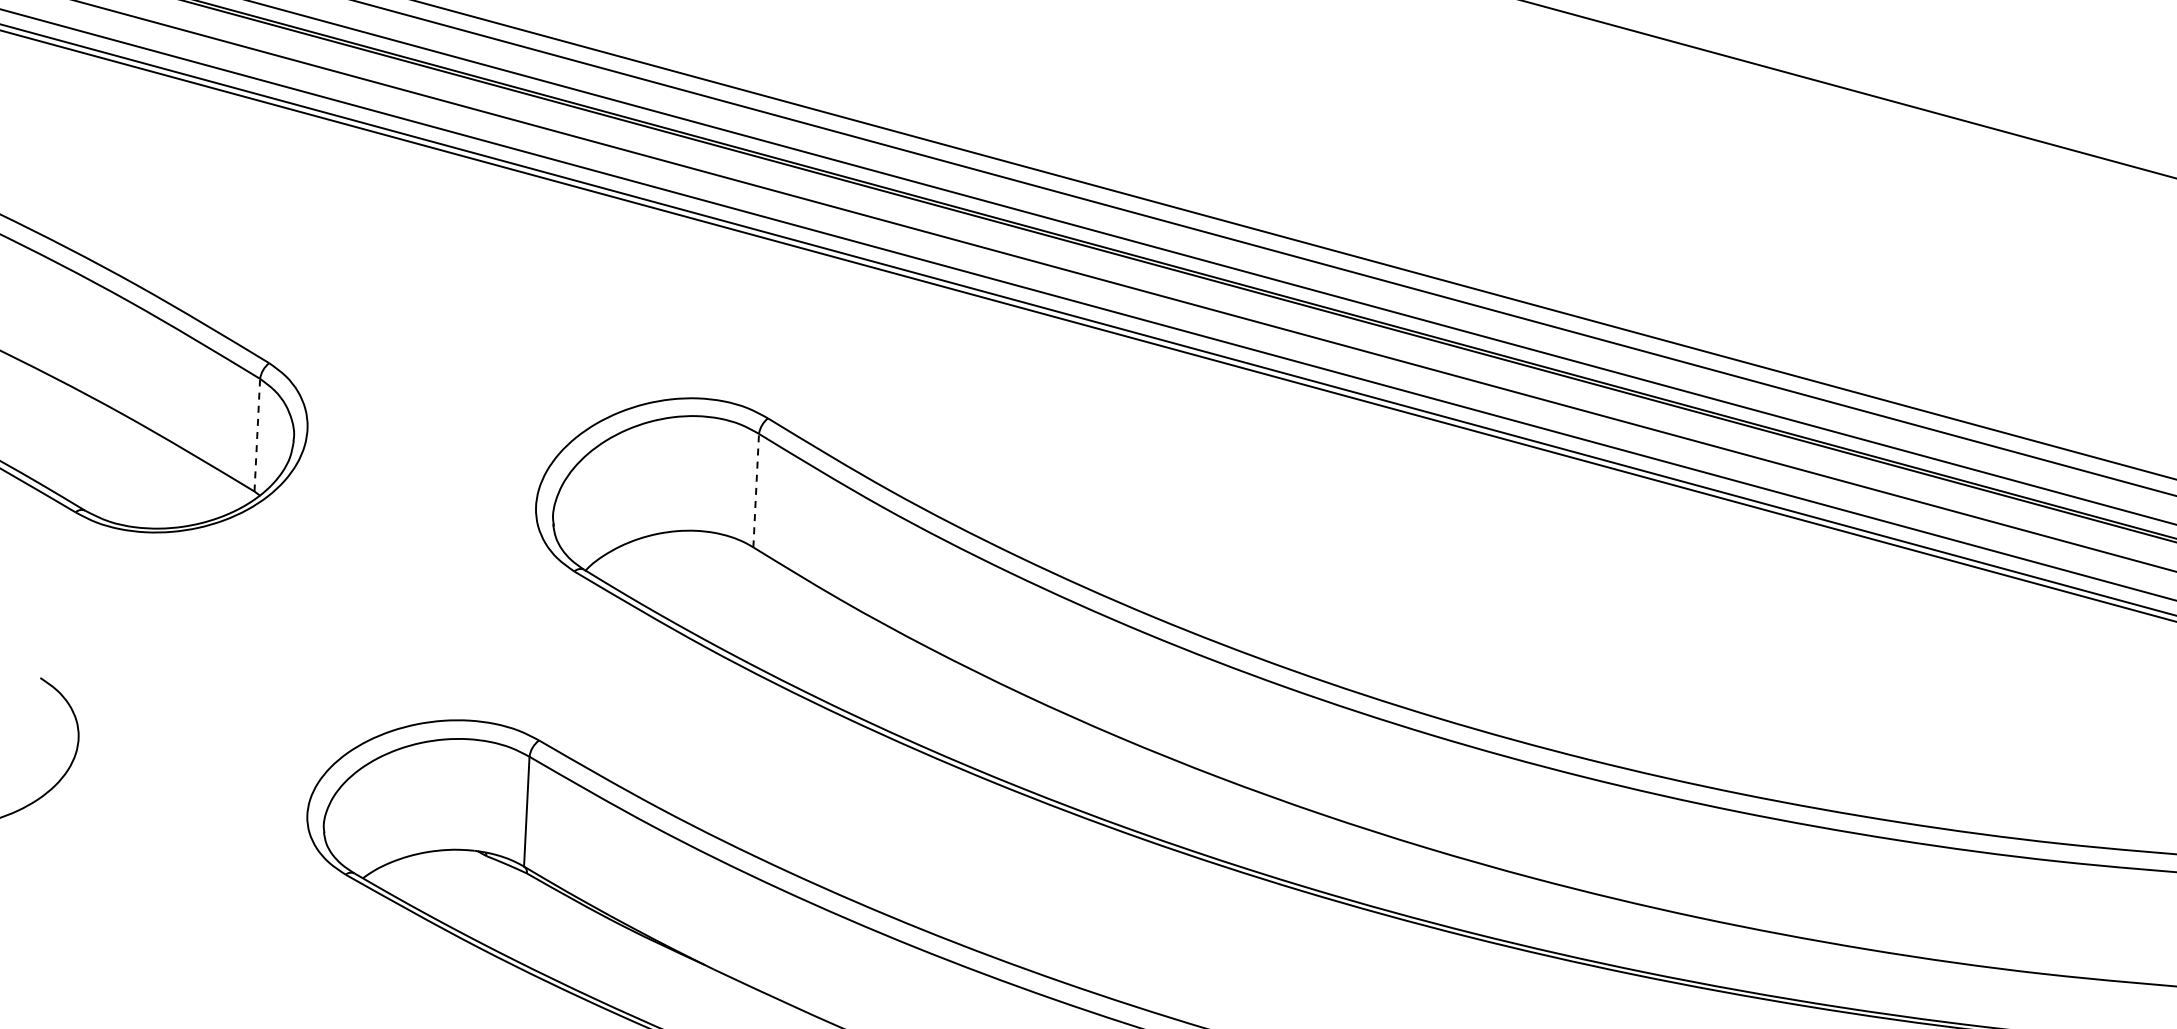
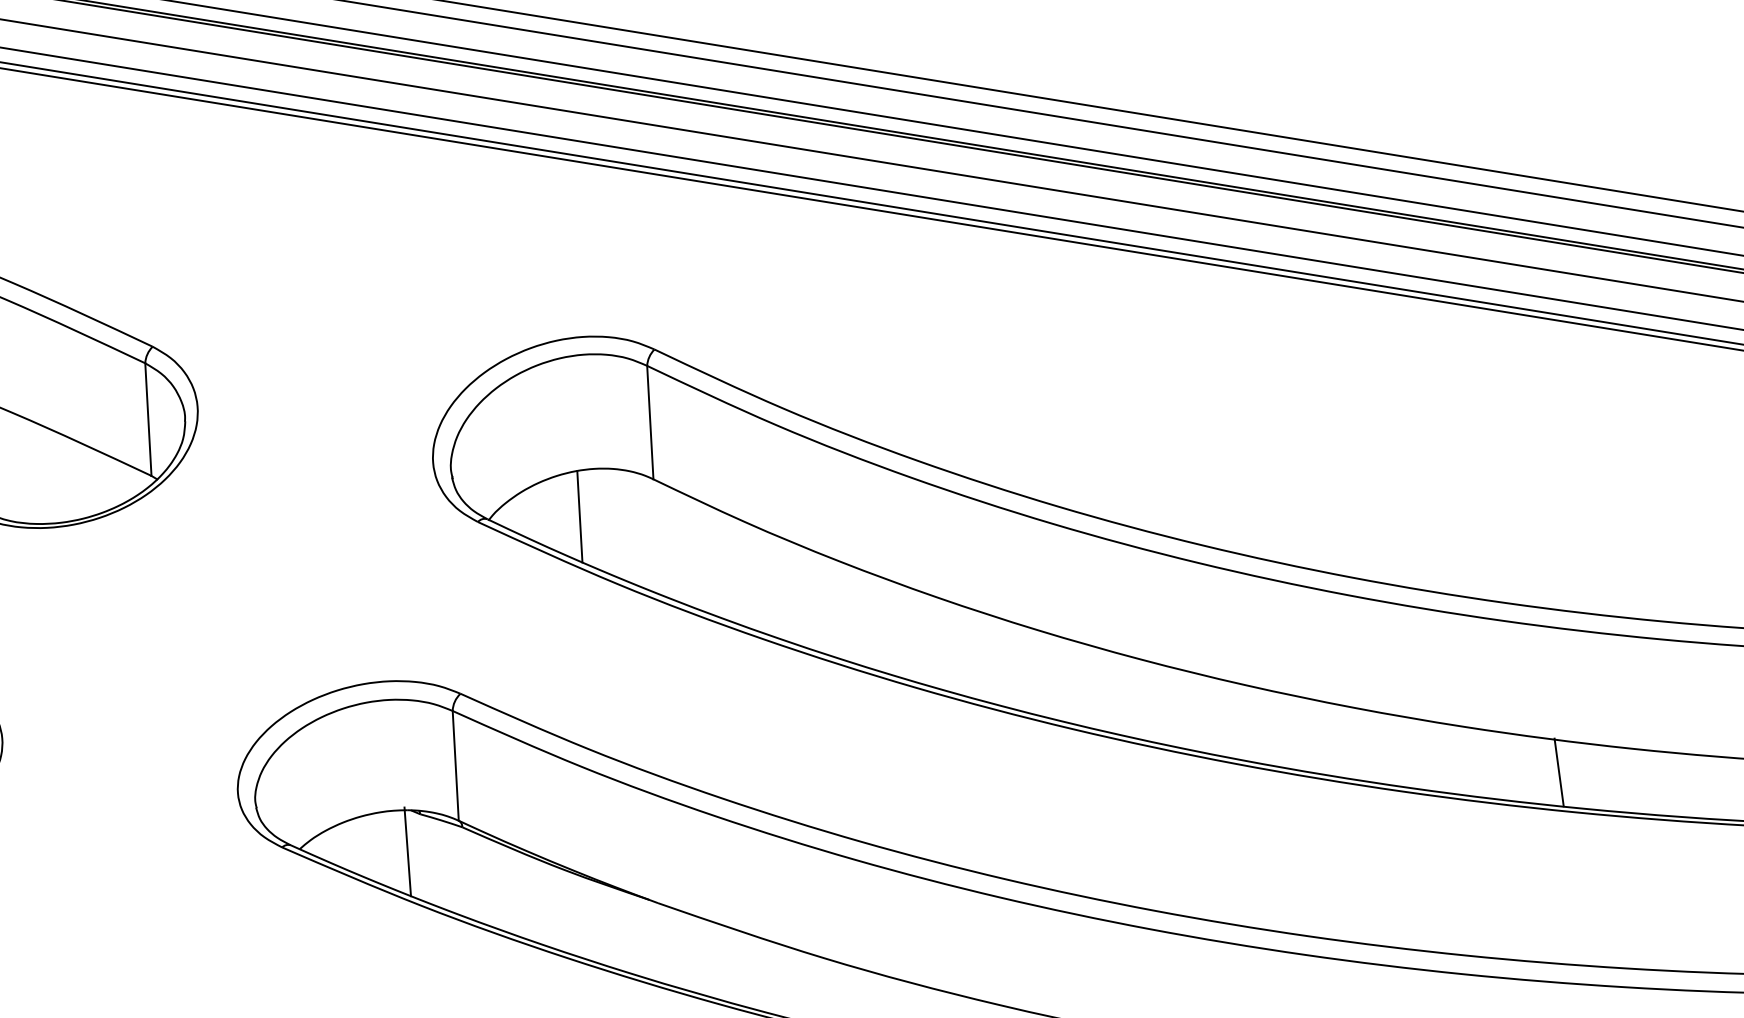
line: (257, 434) -> (148, 418), dashed -> solid
line: (756, 490) -> (650, 422), dashed -> solid
line: (676, 576) -> (580, 516), added
line: (469, 891) -> (407, 851), added
line: (1623, 933) -> (1559, 772), added

